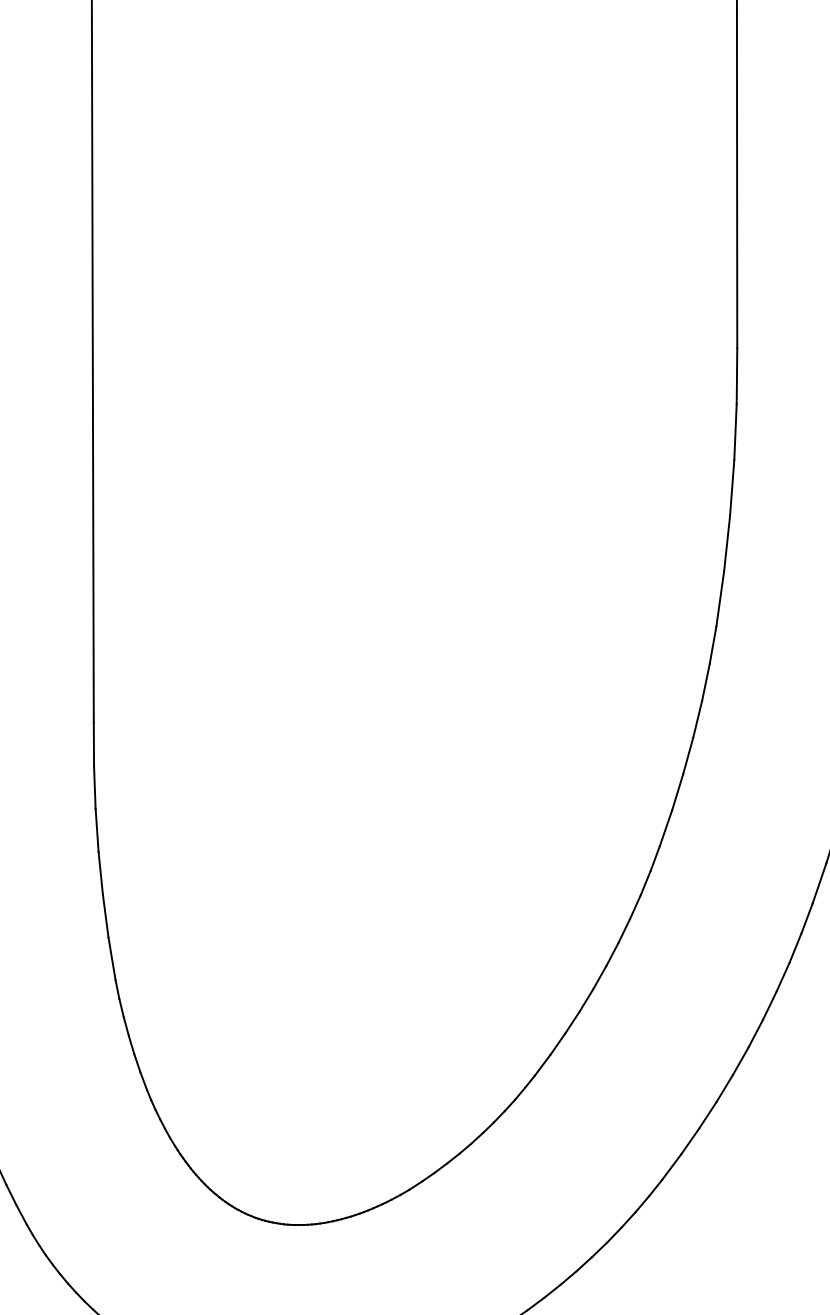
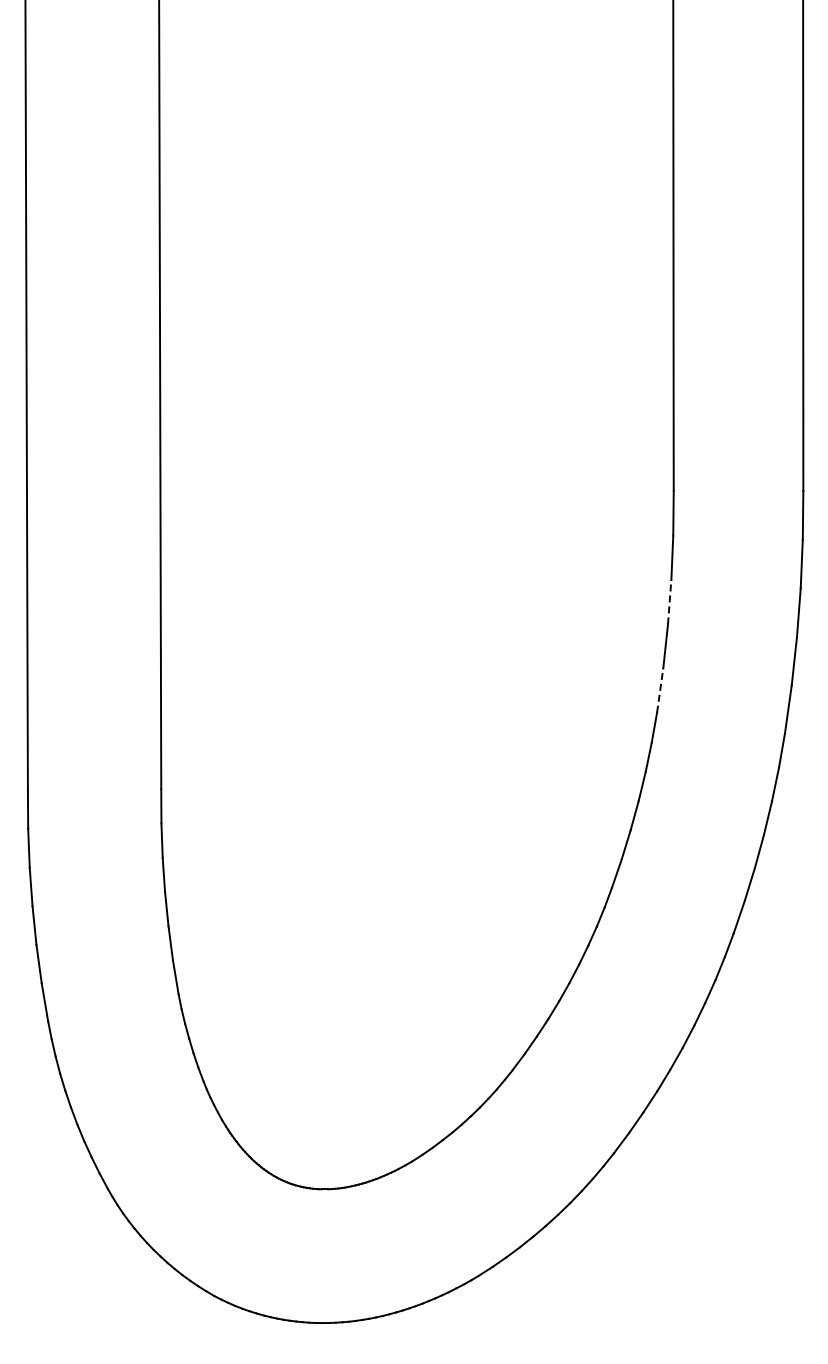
line: (731, 487) -> (669, 601), solid -> dashed
line: (720, 598) -> (660, 690), solid -> dashed

